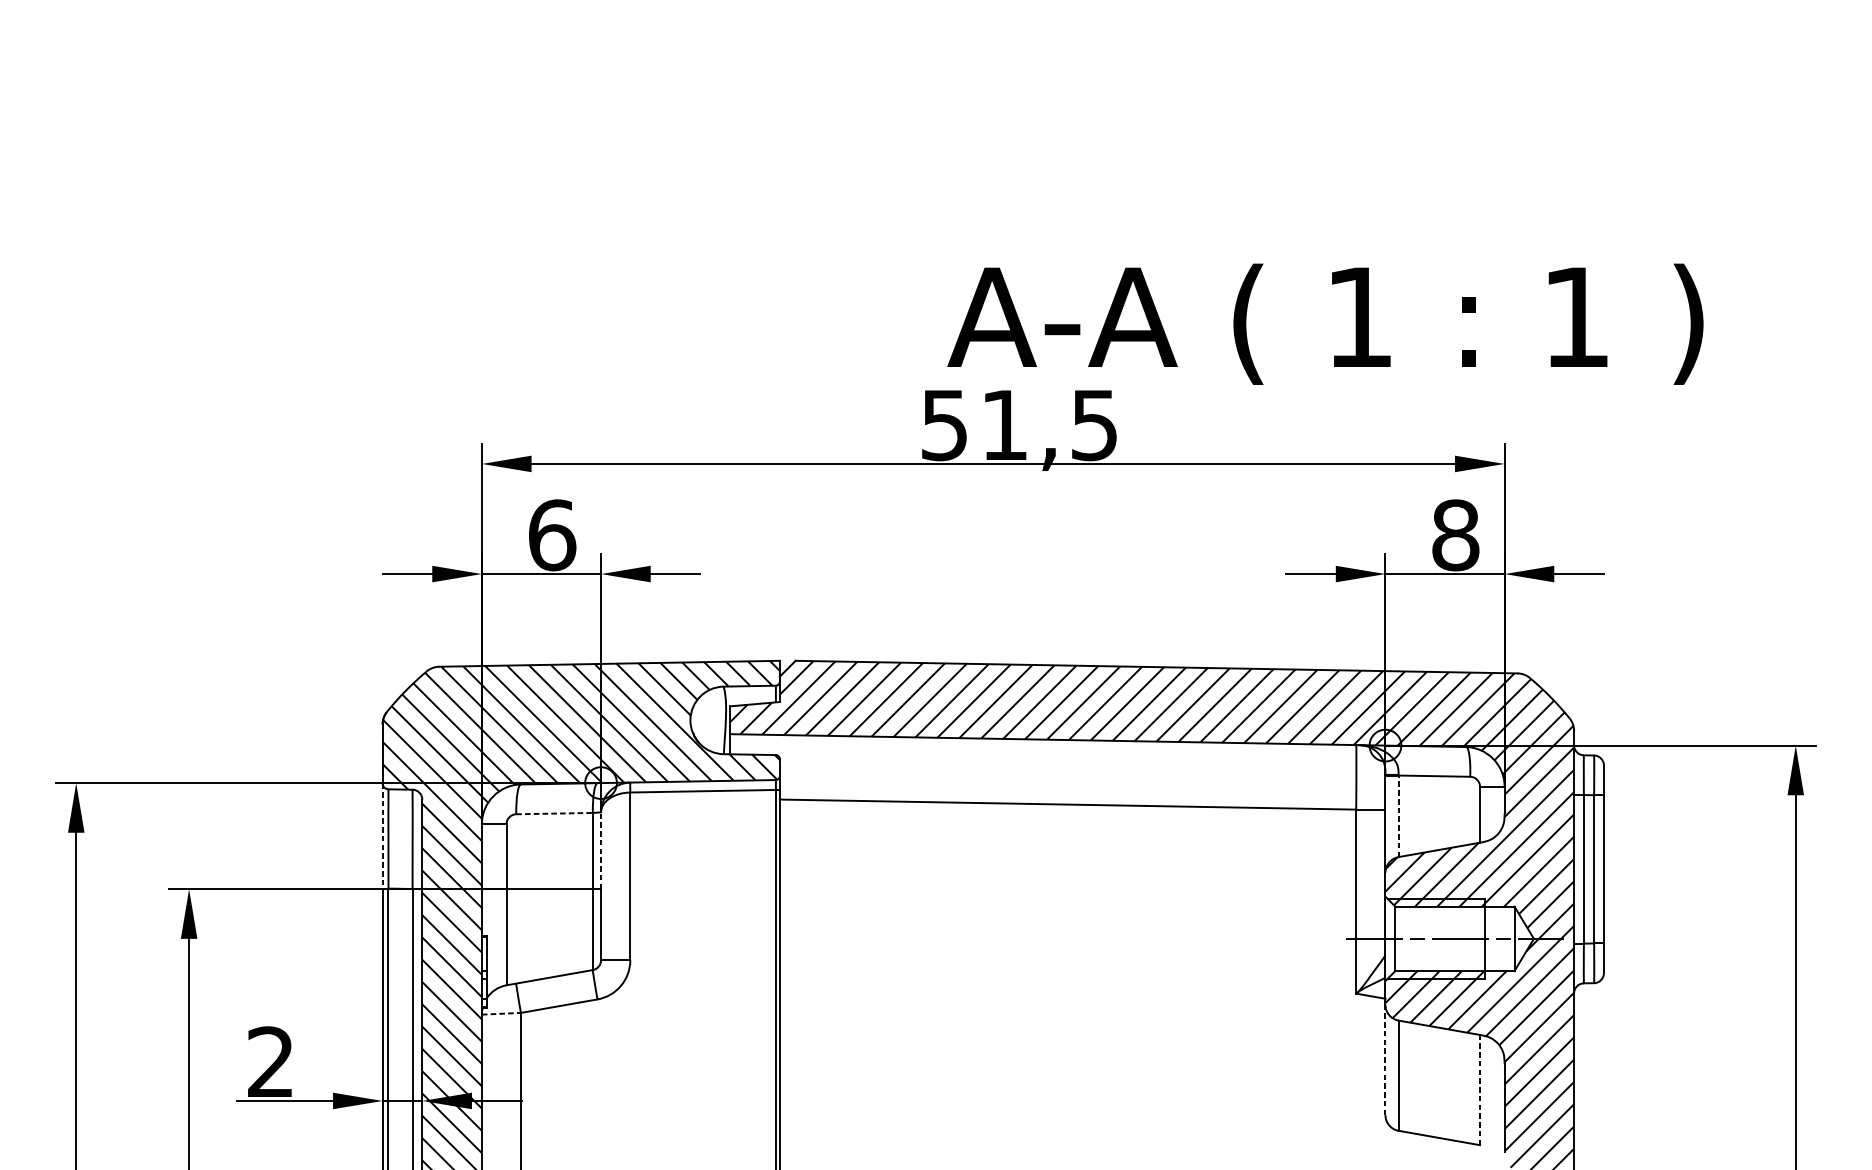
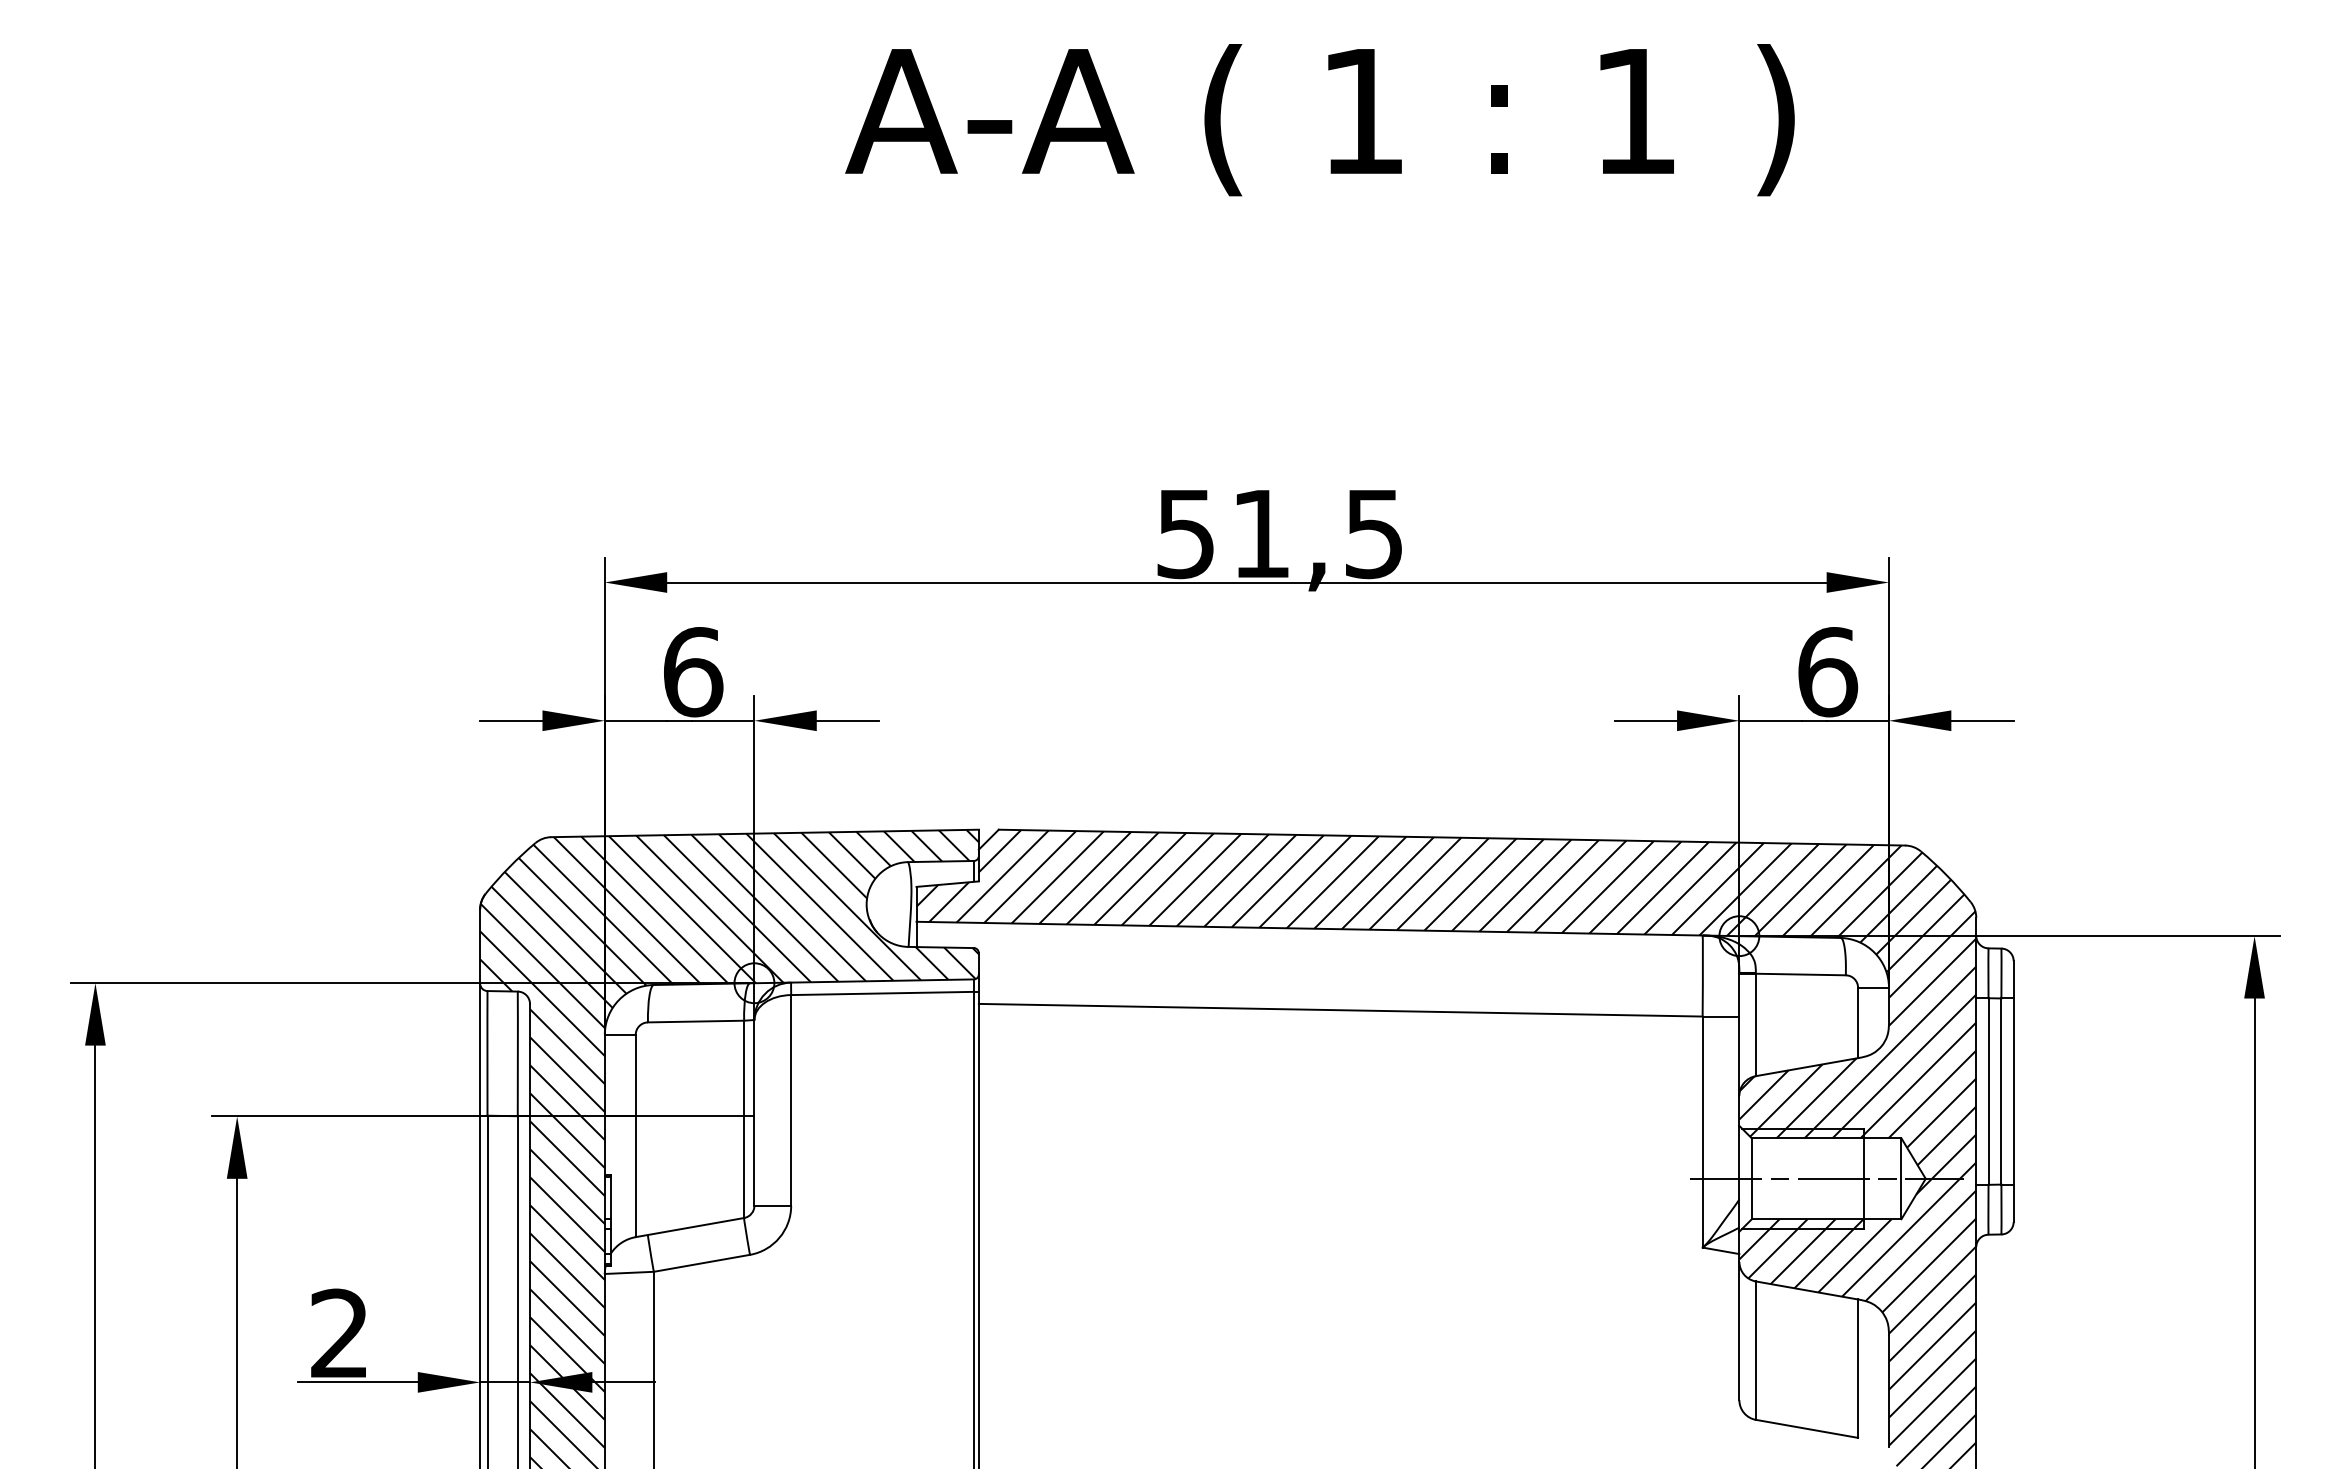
text: (1325, 324) -> (1319, 120), moved
text: (1456, 535) -> (1828, 672), 8 -> 6
line: (554, 813) -> (696, 1021), dashed -> solid
line: (1398, 815) -> (1755, 1024), dashed -> solid
line: (382, 836) -> (480, 1050), dashed -> solid
line: (601, 850) -> (754, 1067), dashed -> solid
line: (501, 1013) -> (629, 1272), dashed -> solid
line: (1385, 1059) -> (1739, 1330), dashed -> solid
line: (1480, 1089) -> (1858, 1368), dashed -> solid

